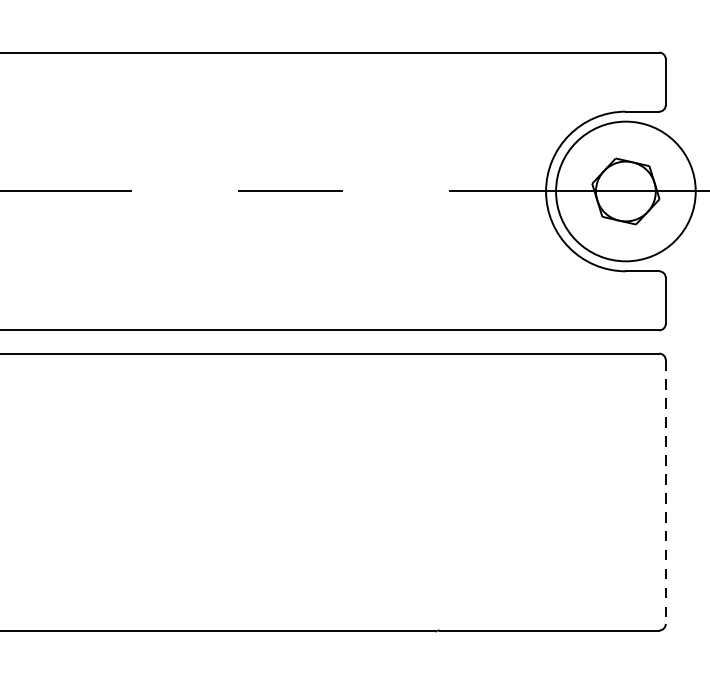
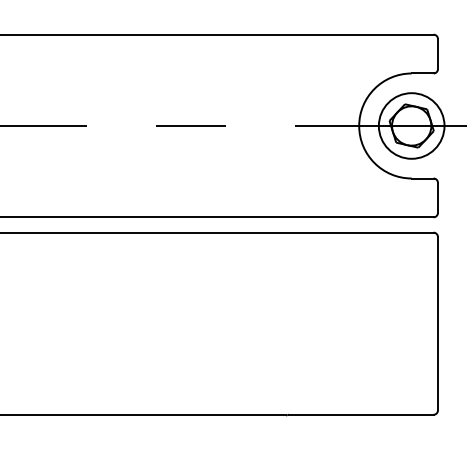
circle: (625, 190) -> (411, 125), size x0.71
line: (665, 491) -> (437, 323), dashed -> solid

